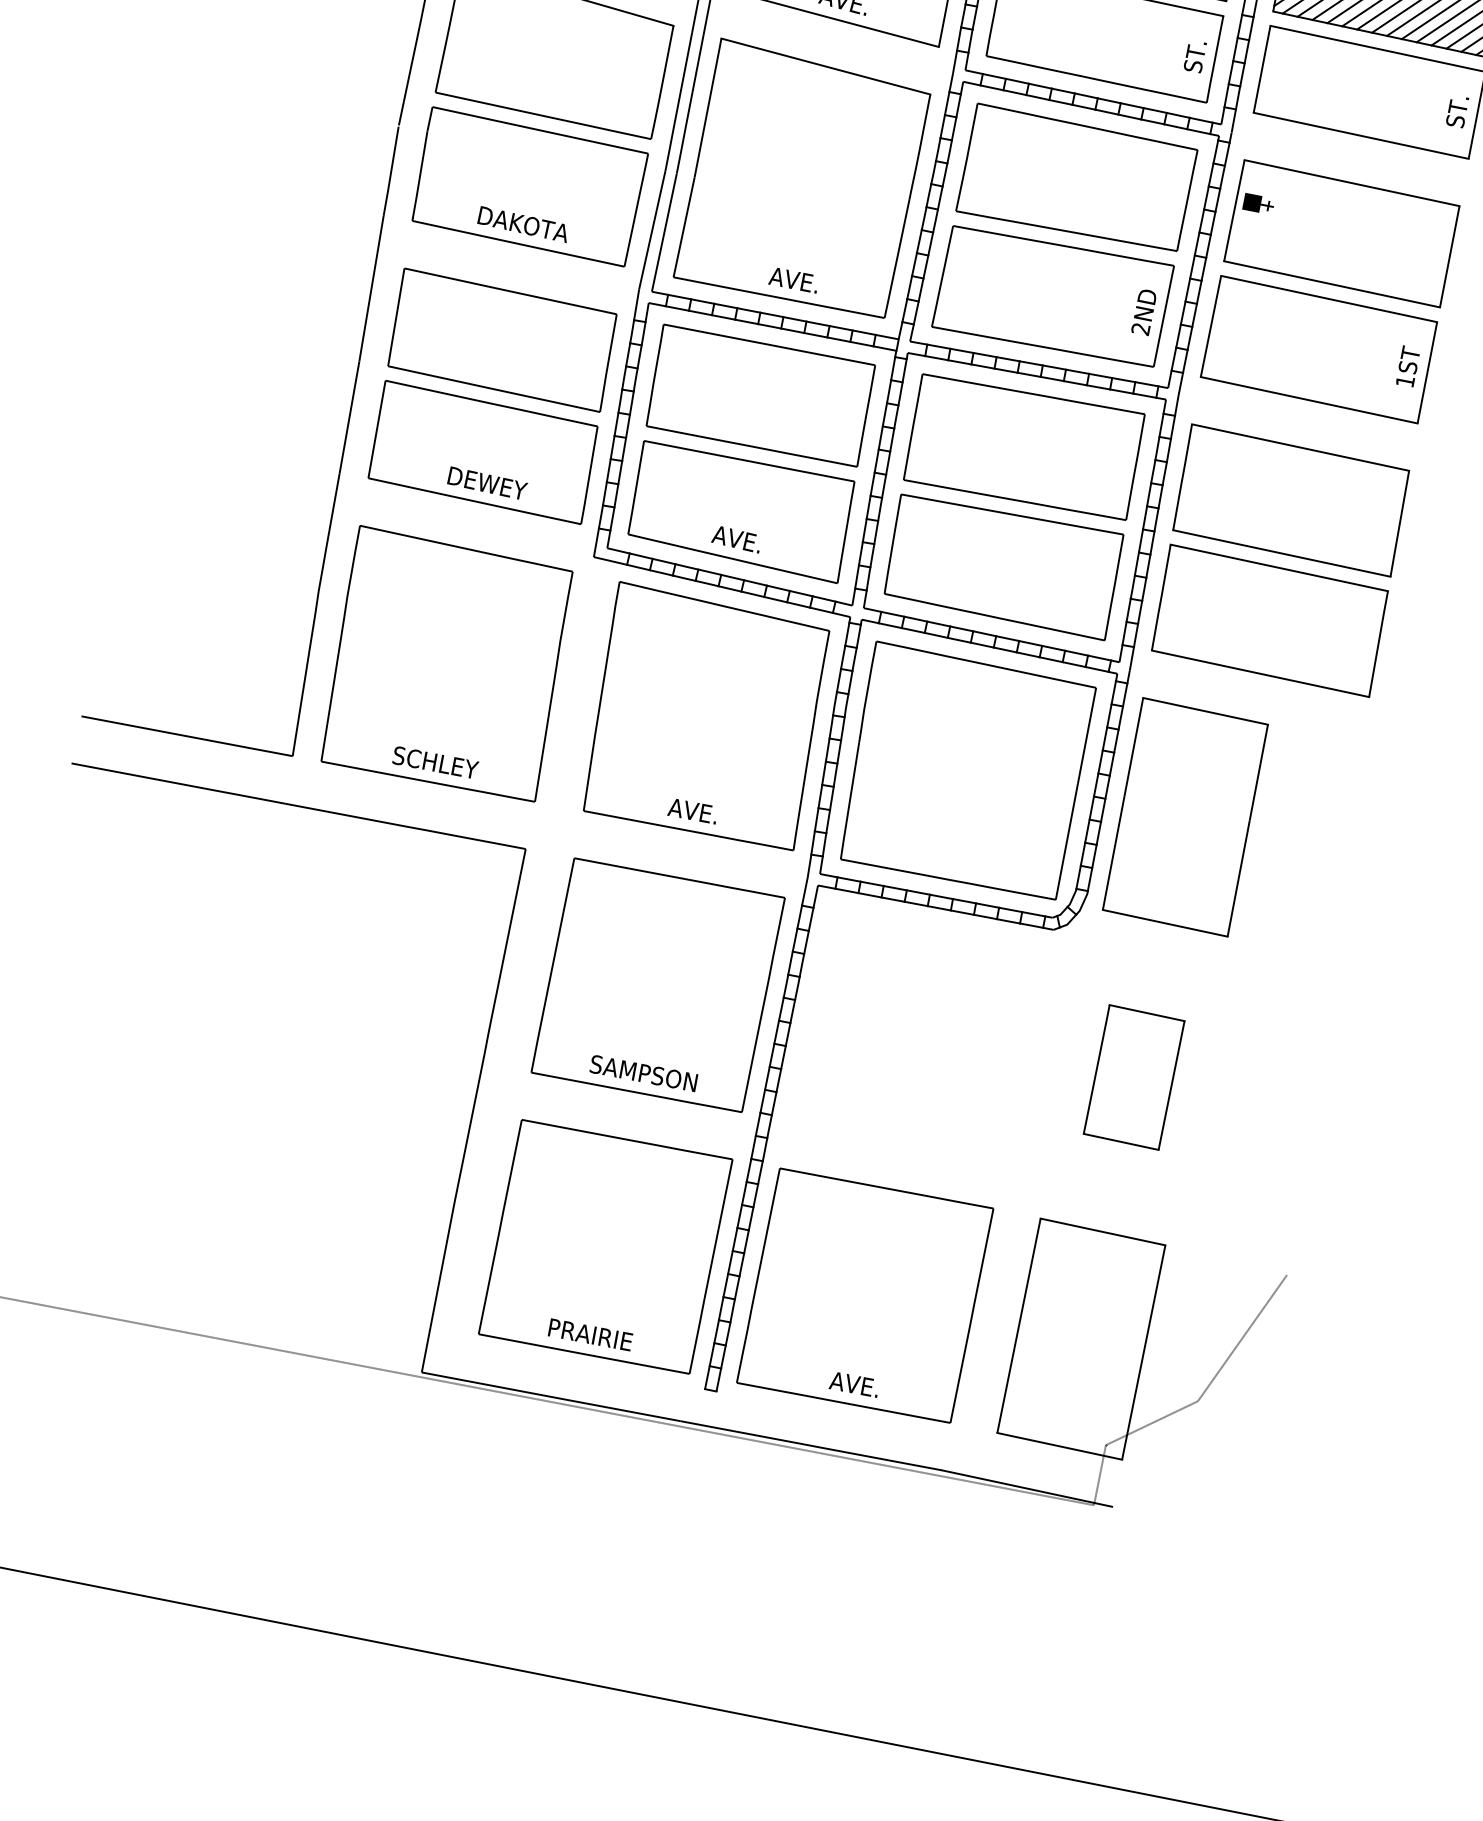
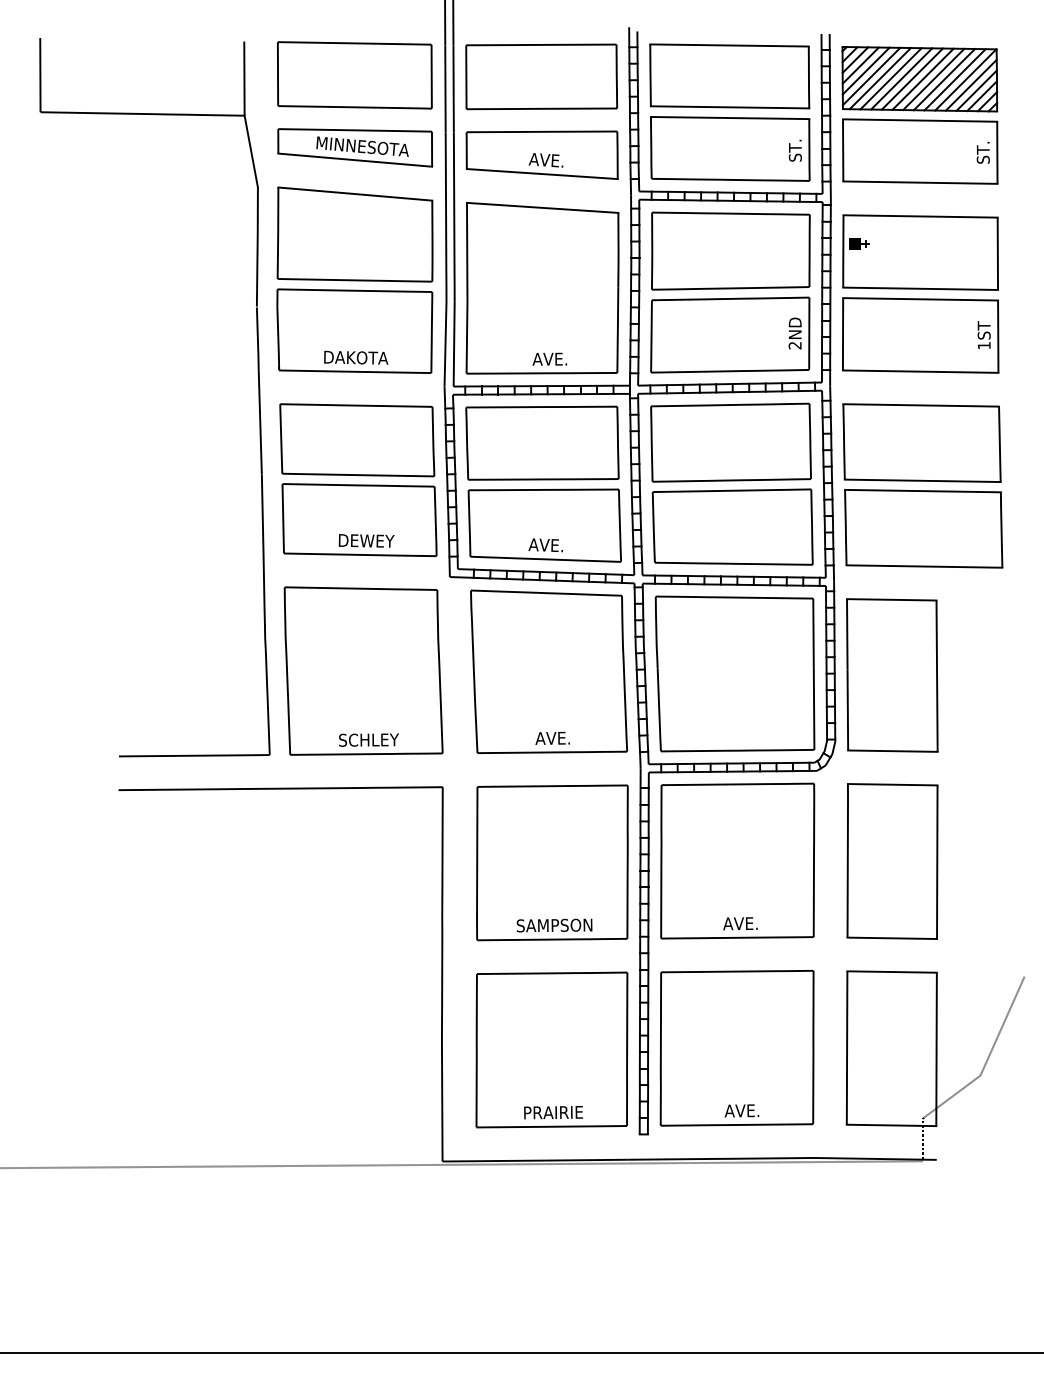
part: (917, 1033) -> (737, 860), added
part: (1134, 1077) -> (892, 861), size x1.67

